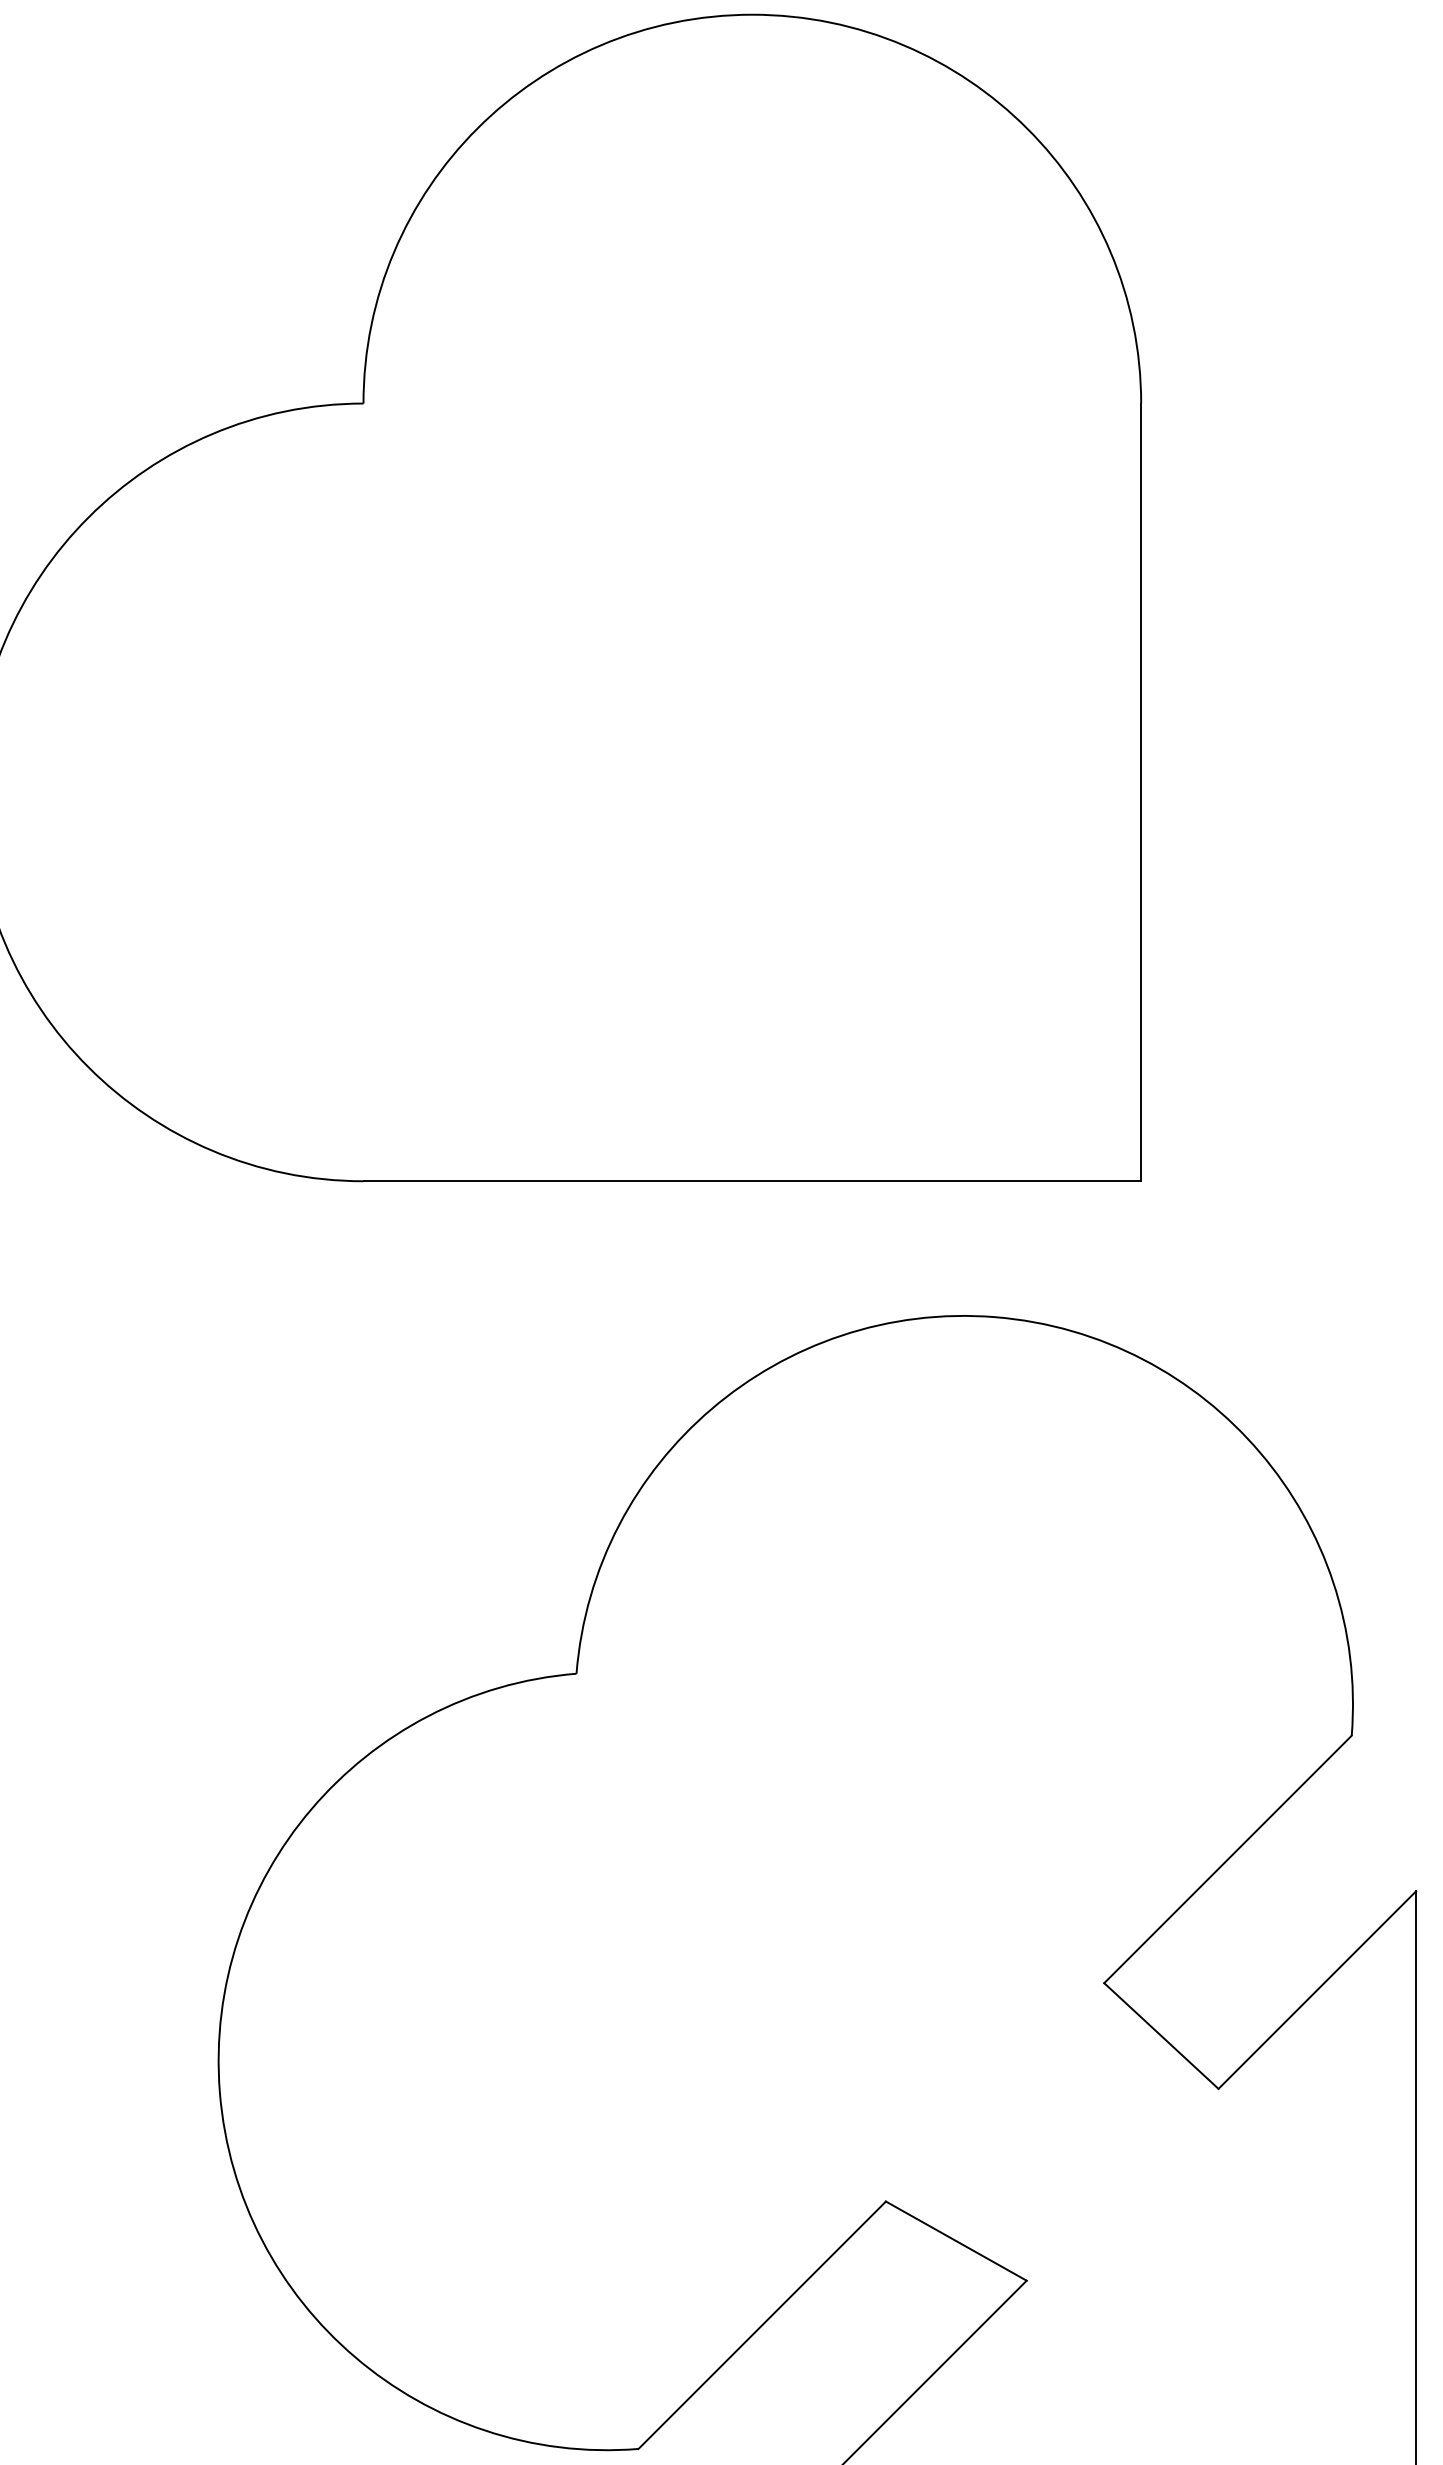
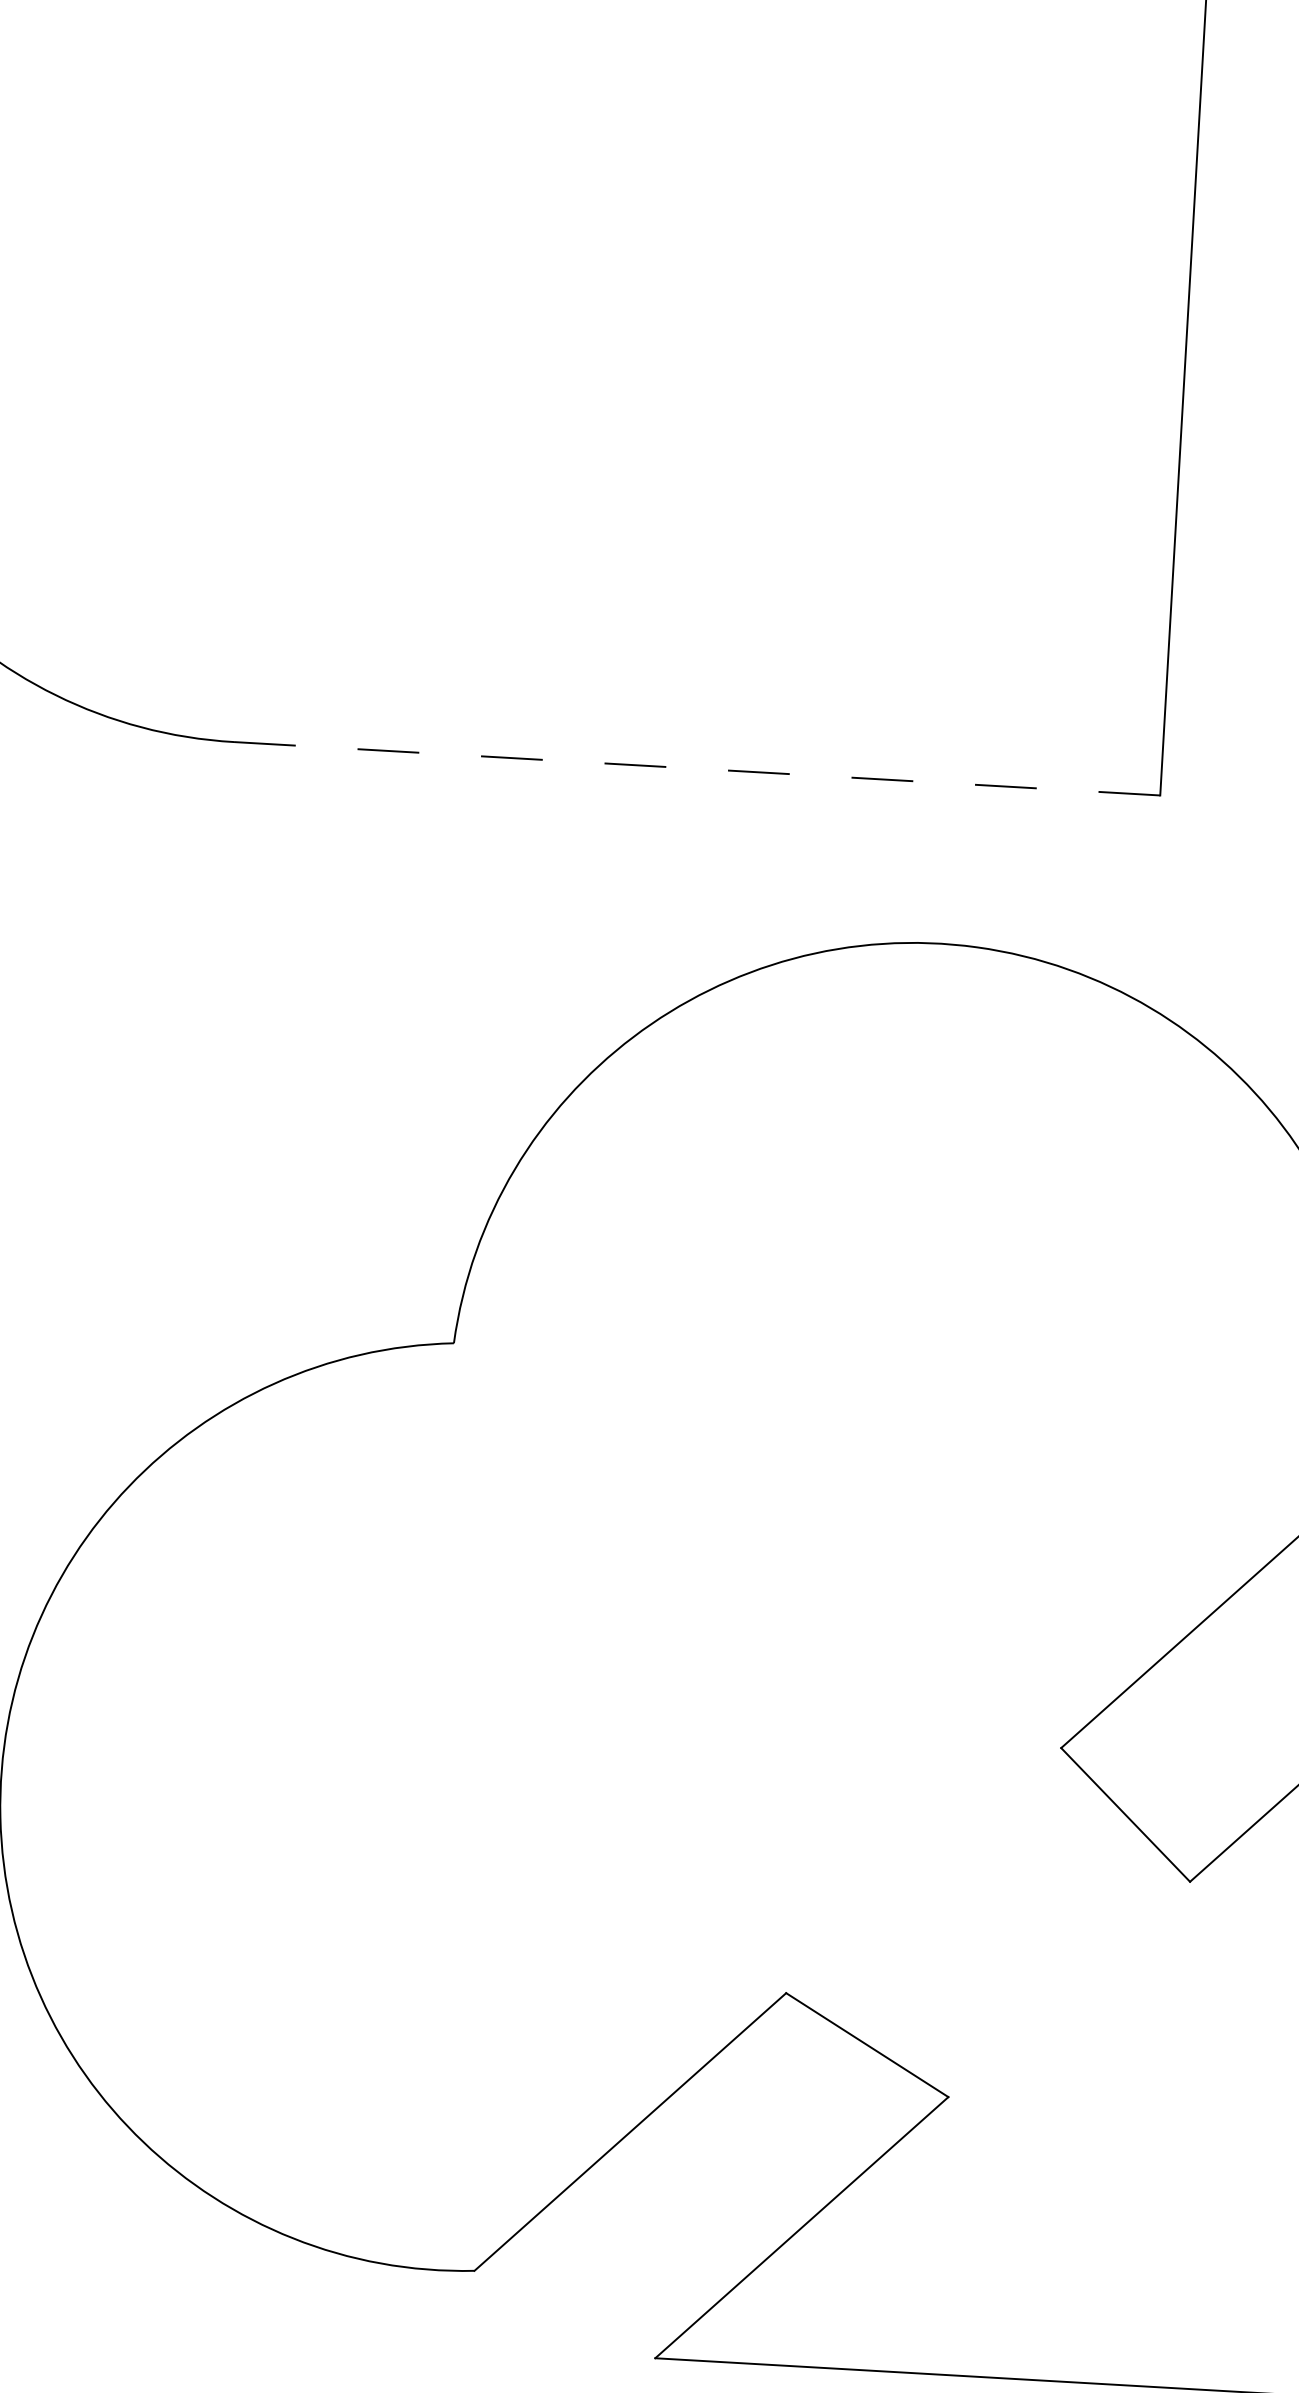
line: (752, 1181) -> (697, 769), solid -> dashed

